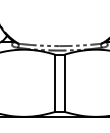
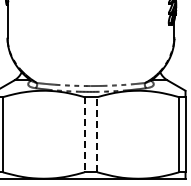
line: (54, 83) -> (84, 134), solid -> dashed
line: (64, 83) -> (97, 134), solid -> dashed

